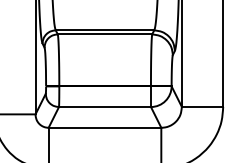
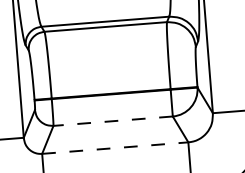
line: (105, 107) -> (113, 121), solid -> dashed
line: (105, 127) -> (115, 147), solid -> dashed

